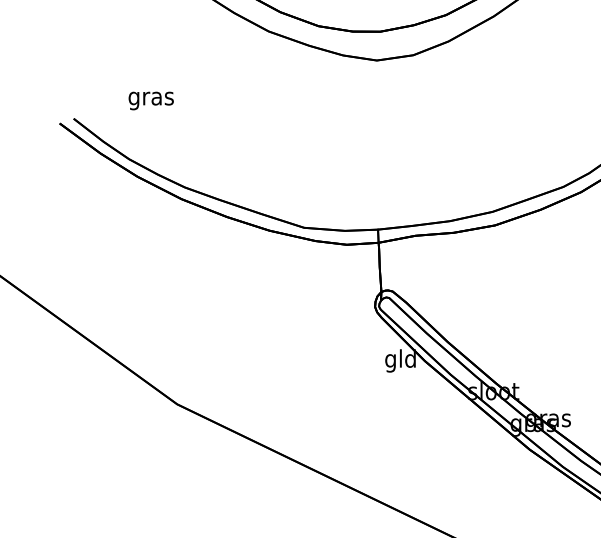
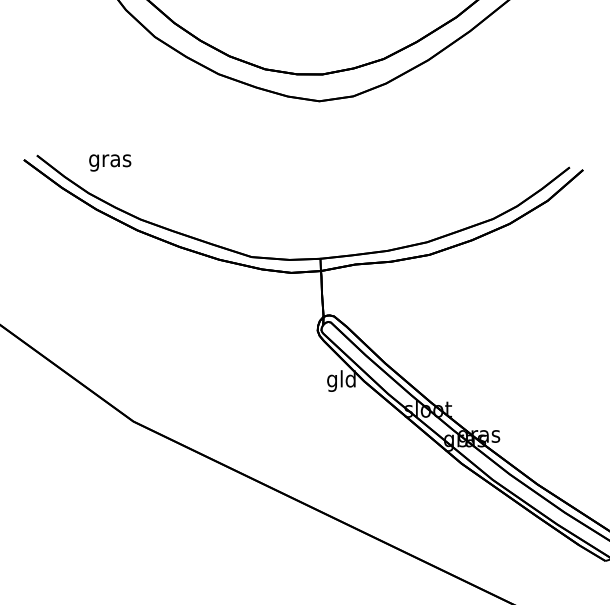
text: (151, 100) -> (110, 162), moved

